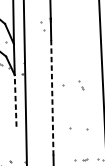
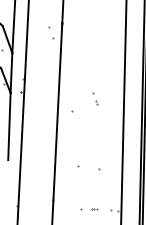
part: (81, 84) -> (95, 98), moved
line: (52, 97) -> (57, 125), dashed -> solid
line: (15, 100) -> (9, 126), dashed -> solid

